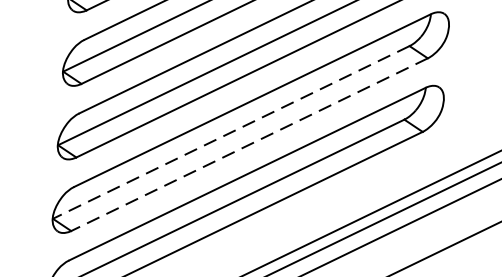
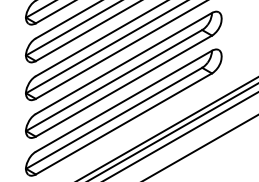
line: (231, 132) -> (114, 80), dashed -> solid
line: (248, 145) -> (123, 86), dashed -> solid

